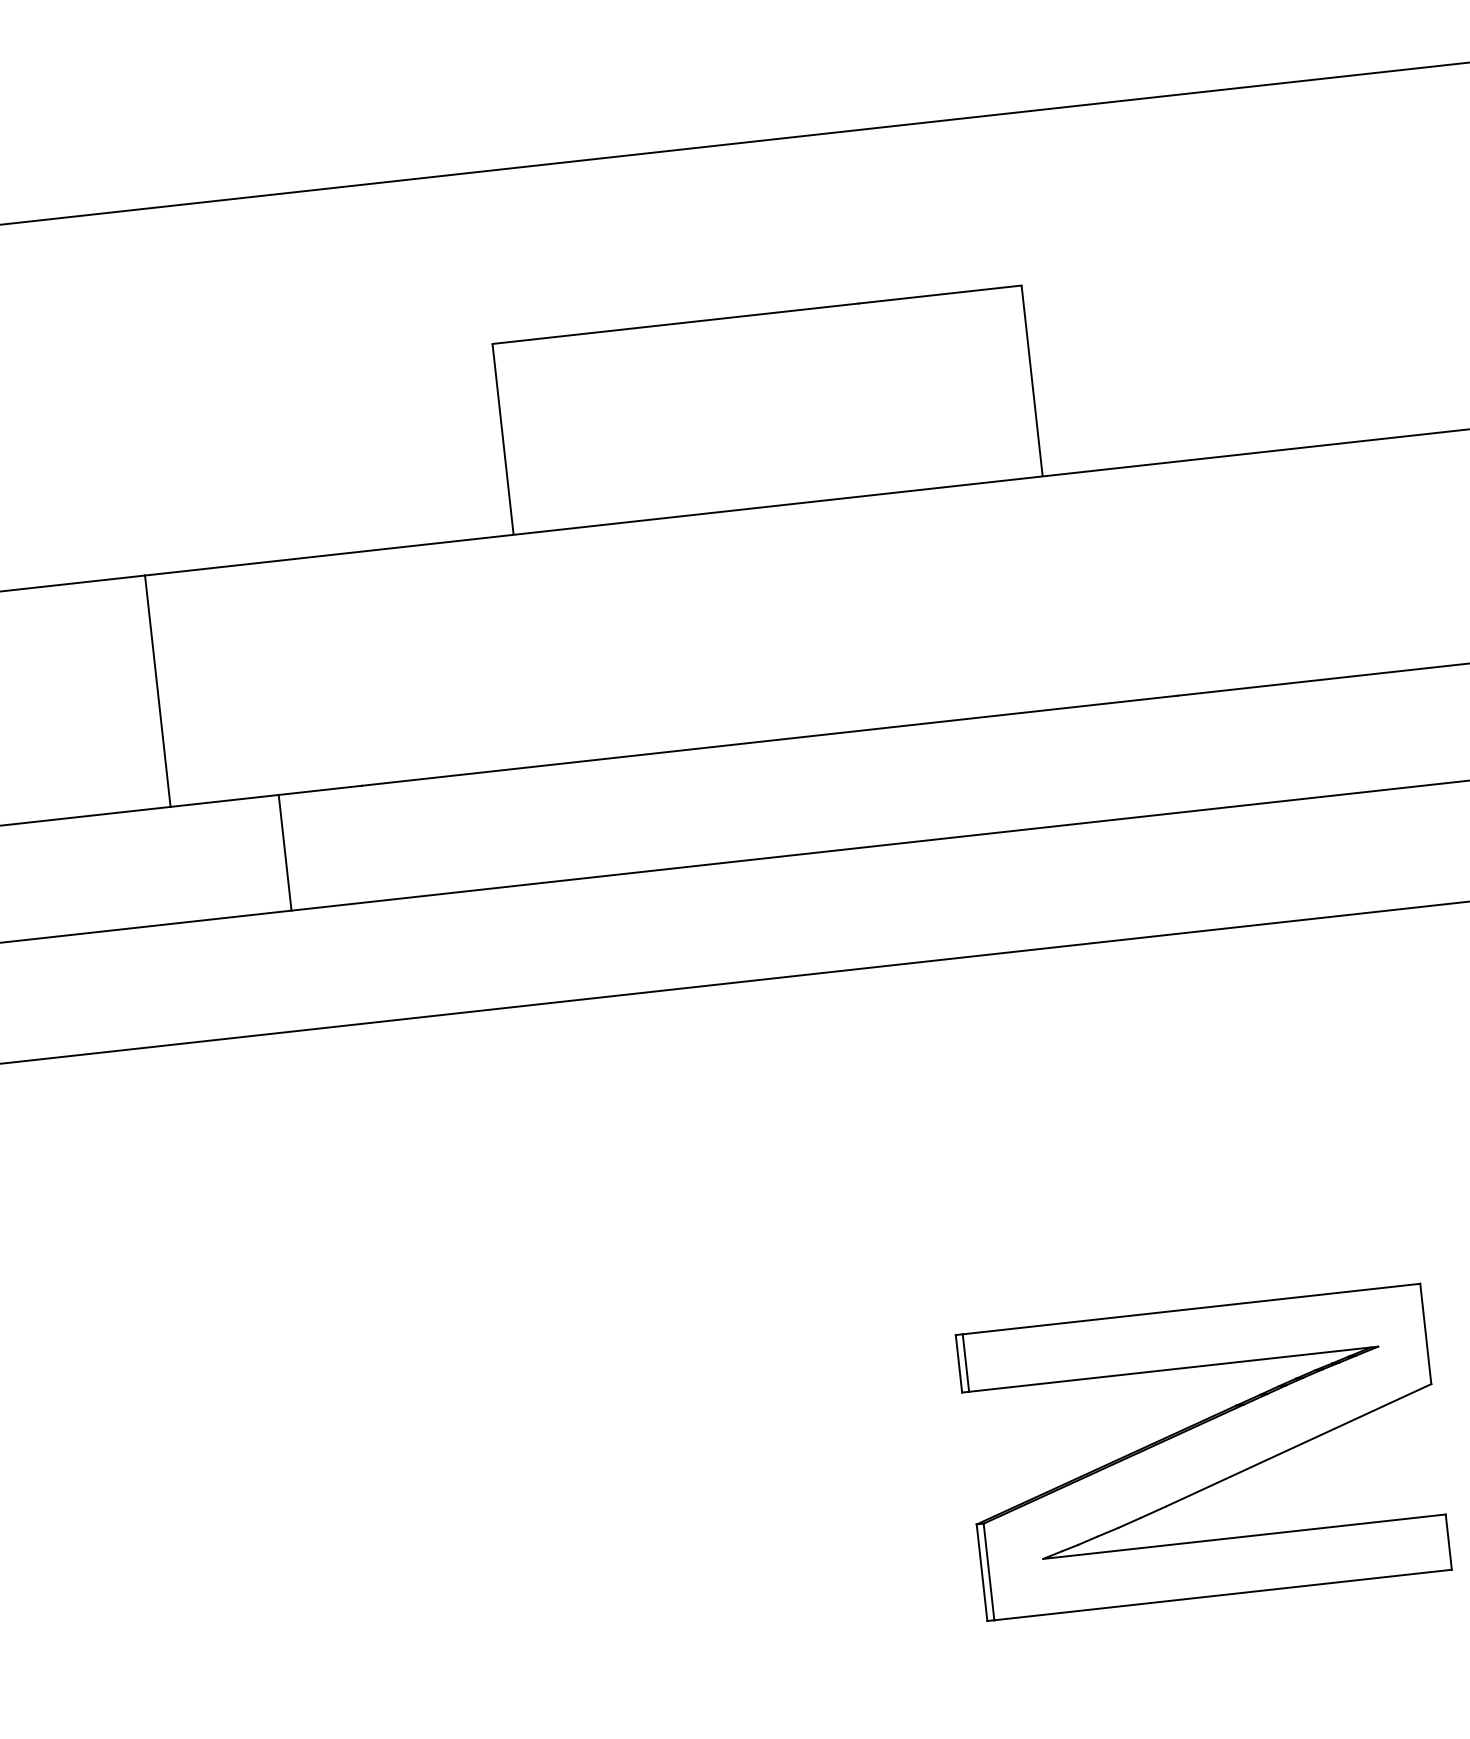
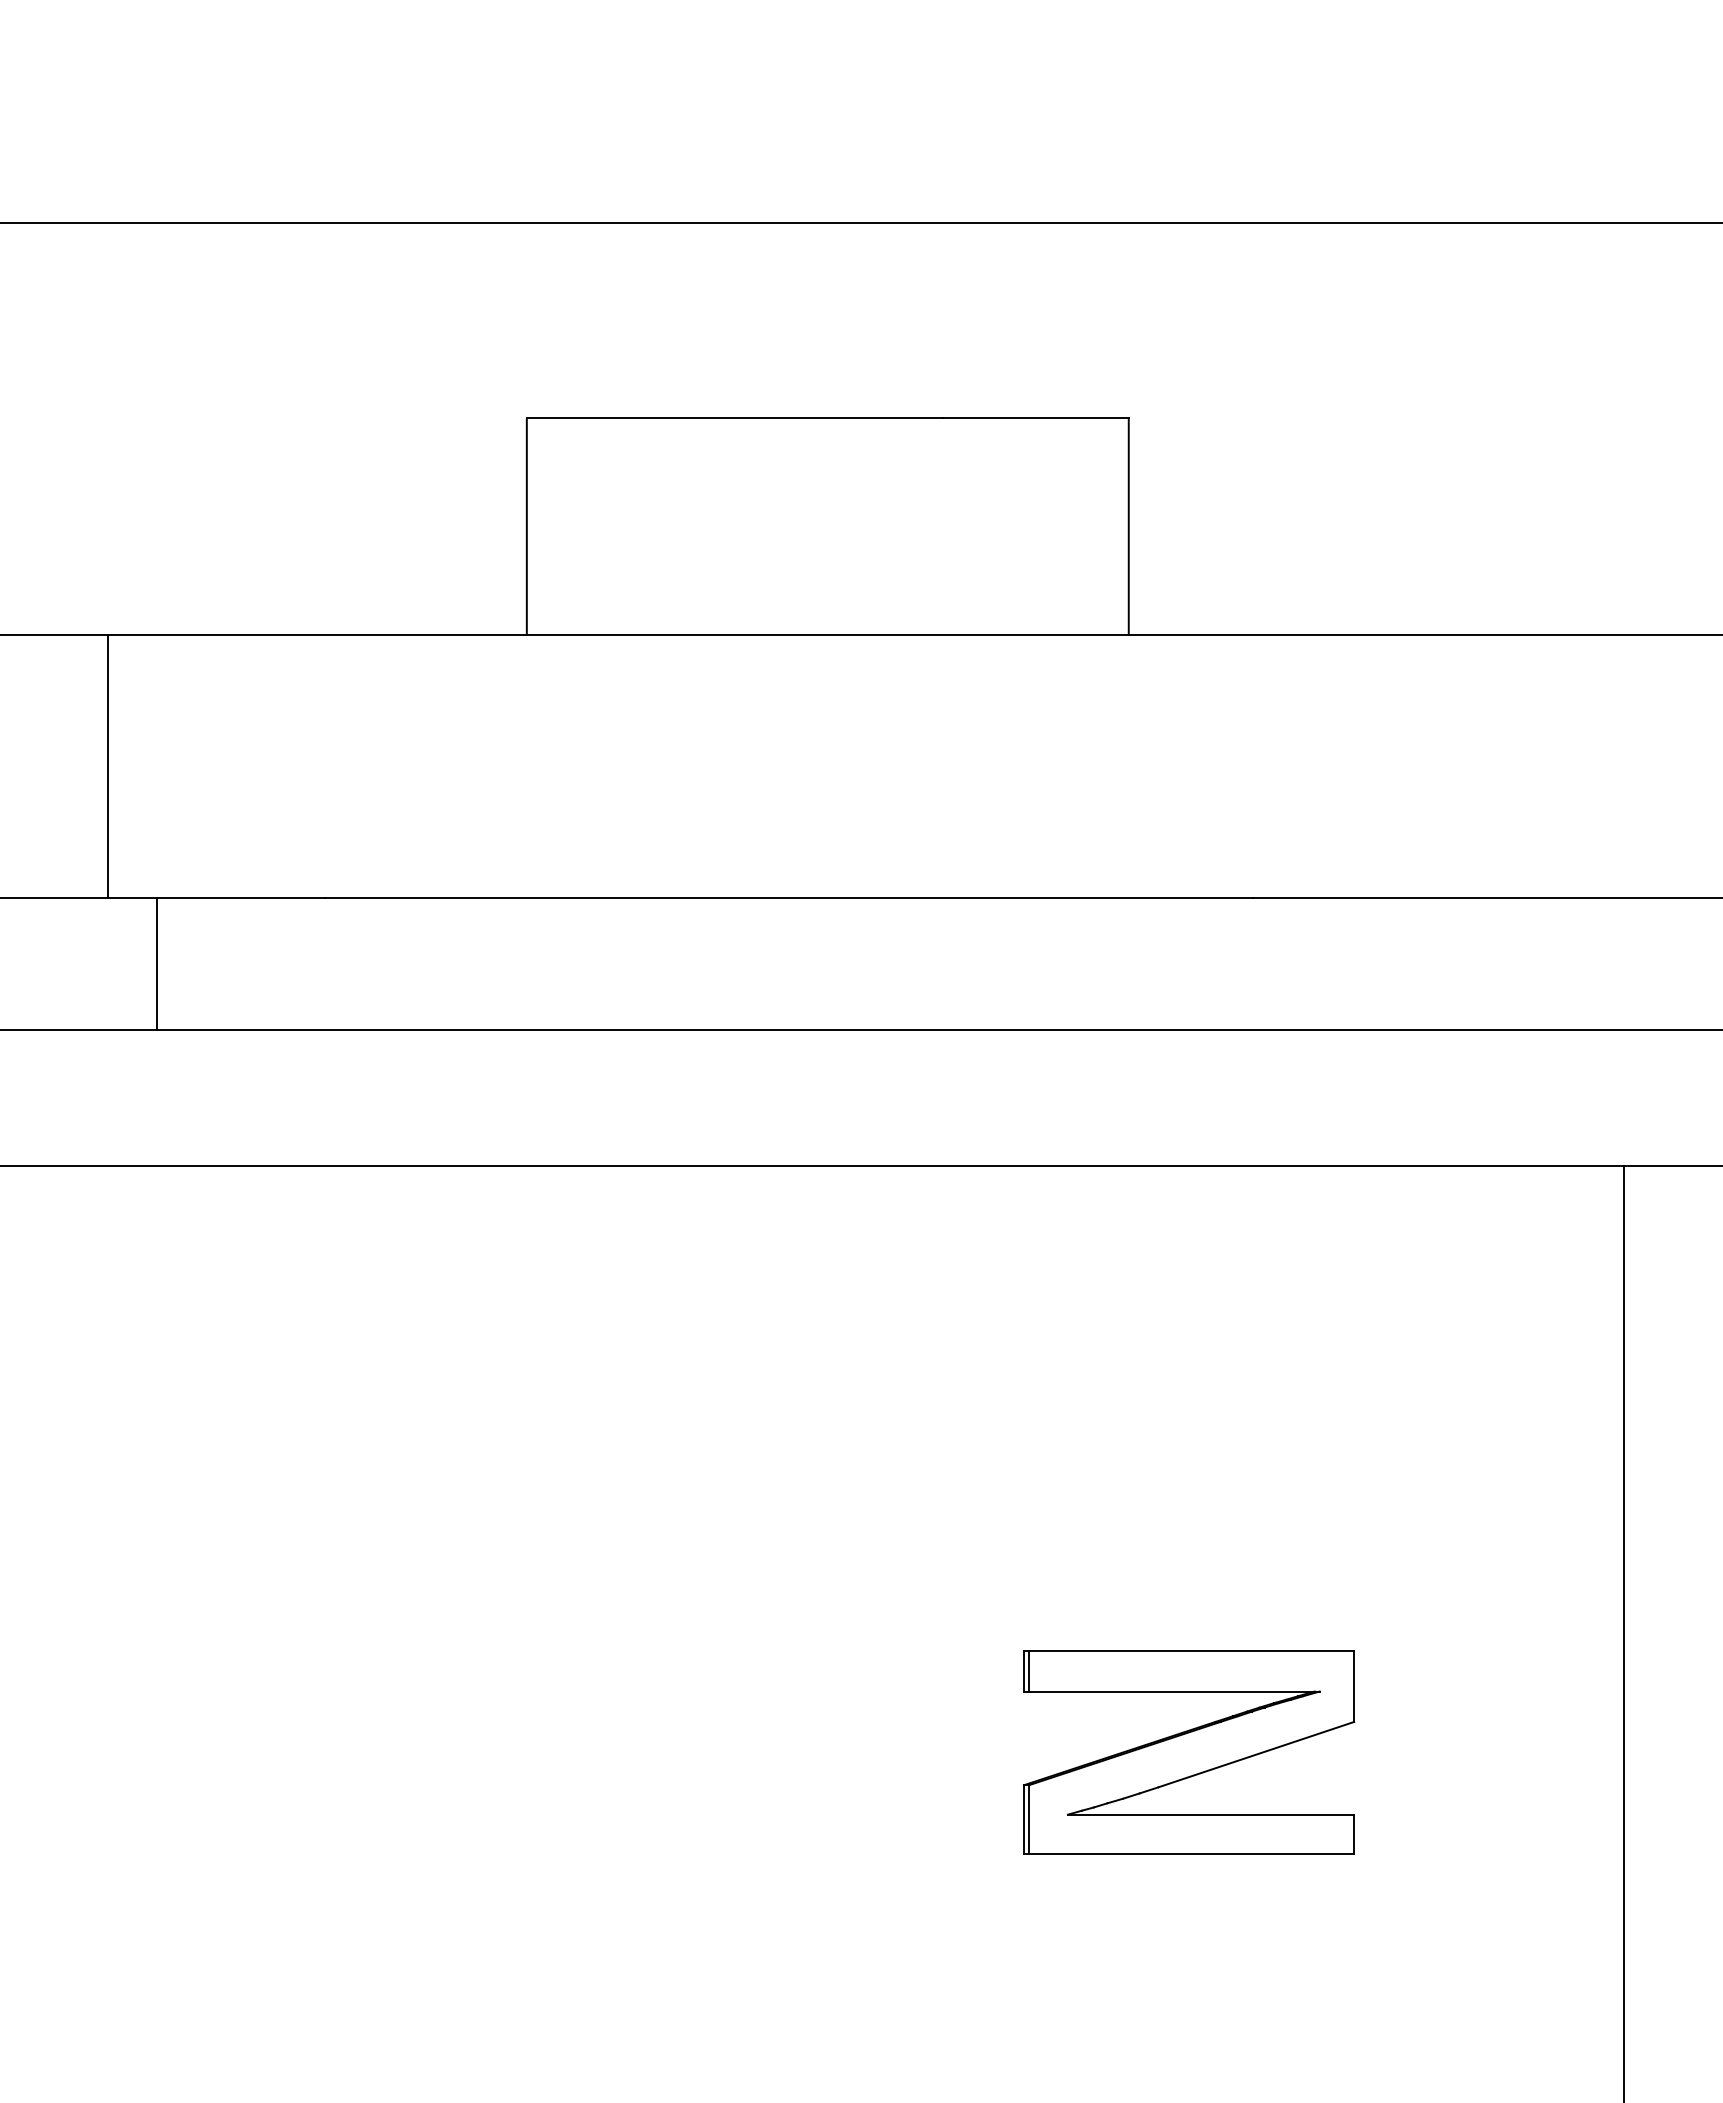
line: (285, 853) -> (156, 964), moved
part: (1204, 1452) -> (1189, 1752), size x0.62

